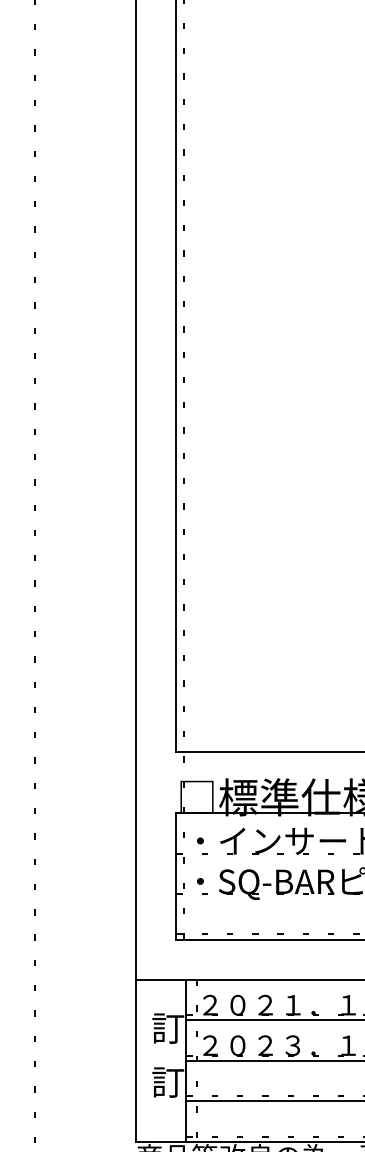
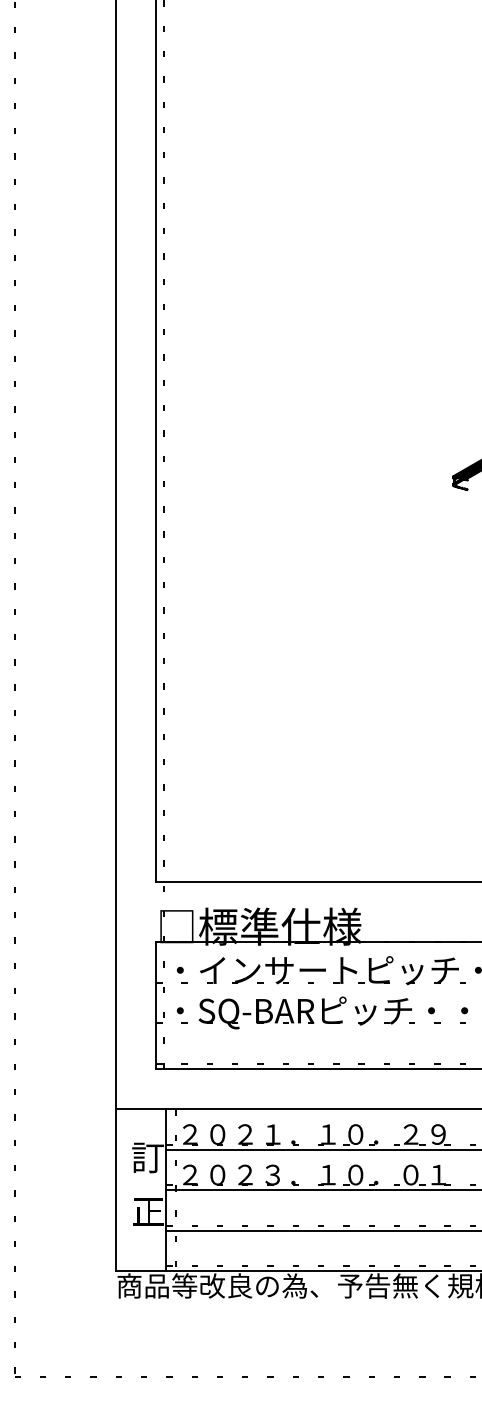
text: (167, 1082) -> (147, 1211), 訂 -> 正

